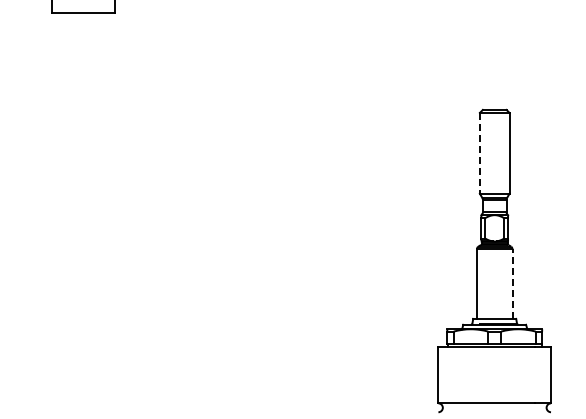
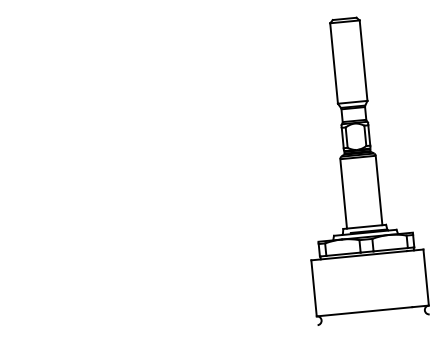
line: (479, 153) -> (333, 63), dashed -> solid
line: (512, 284) -> (379, 190), dashed -> solid

